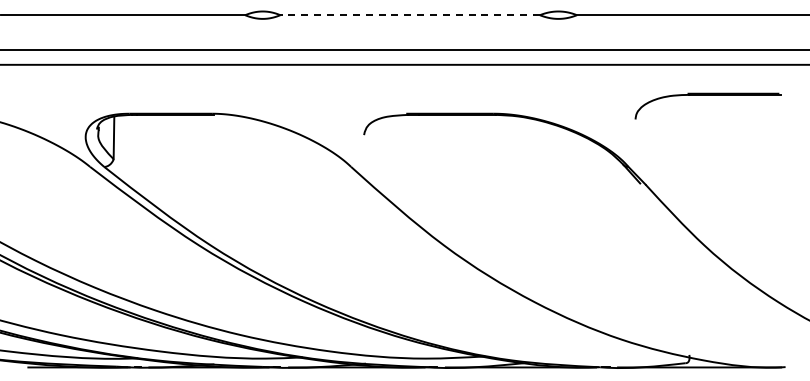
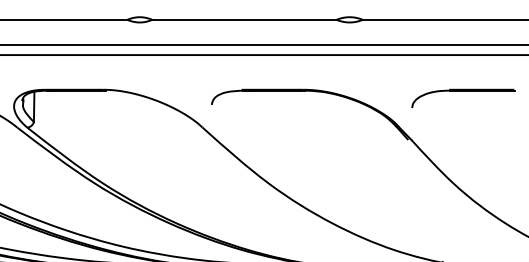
line: (410, 15) -> (244, 20), dashed -> solid
part: (707, 95) -> (463, 91), moved

